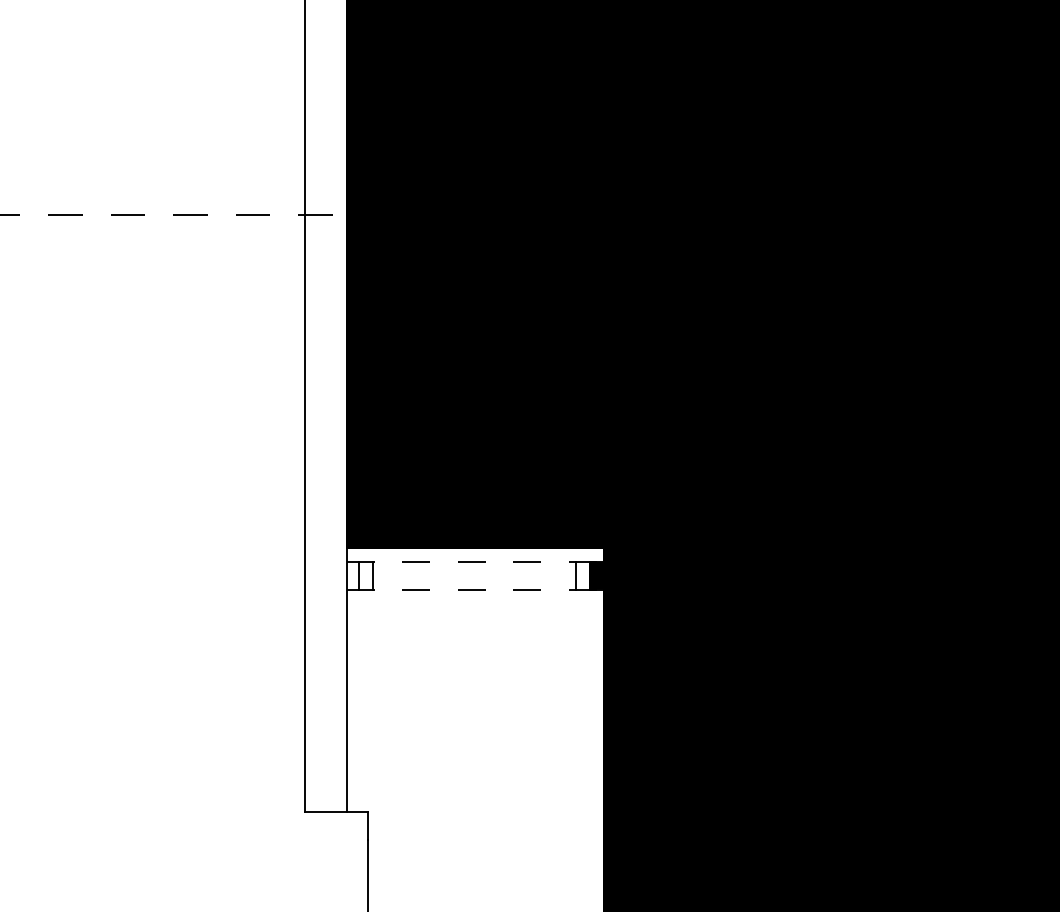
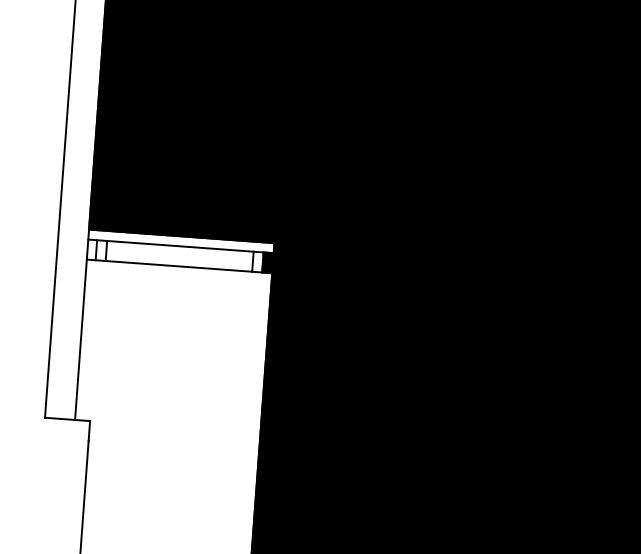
line: (475, 561) -> (181, 246), dashed -> solid
line: (475, 589) -> (179, 266), dashed -> solid

